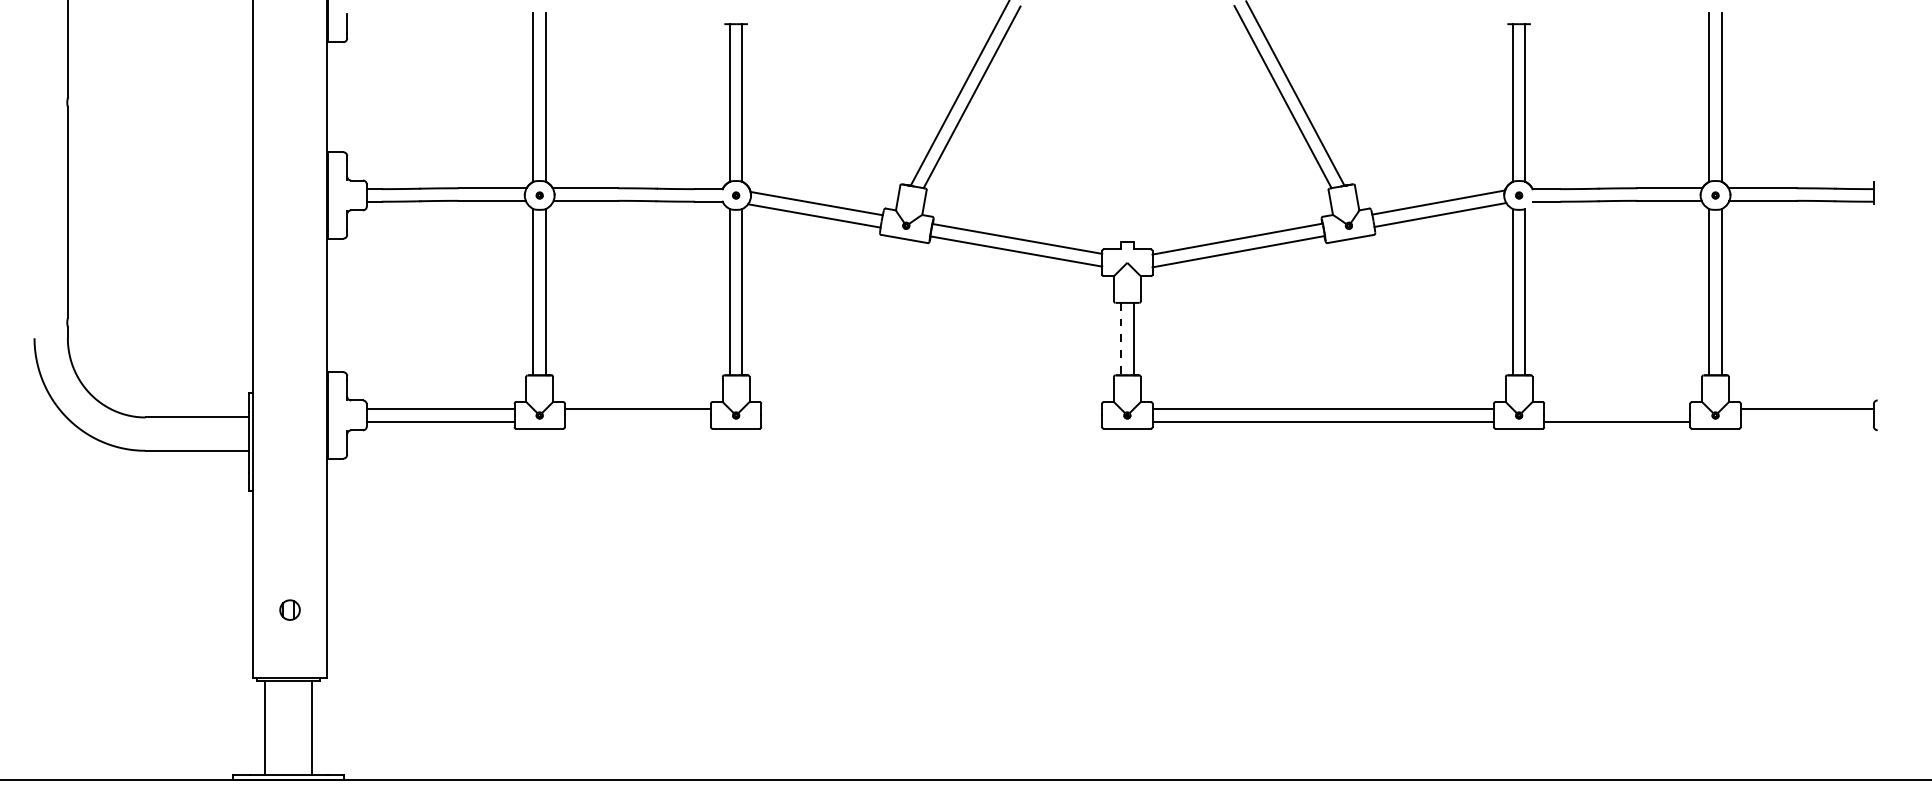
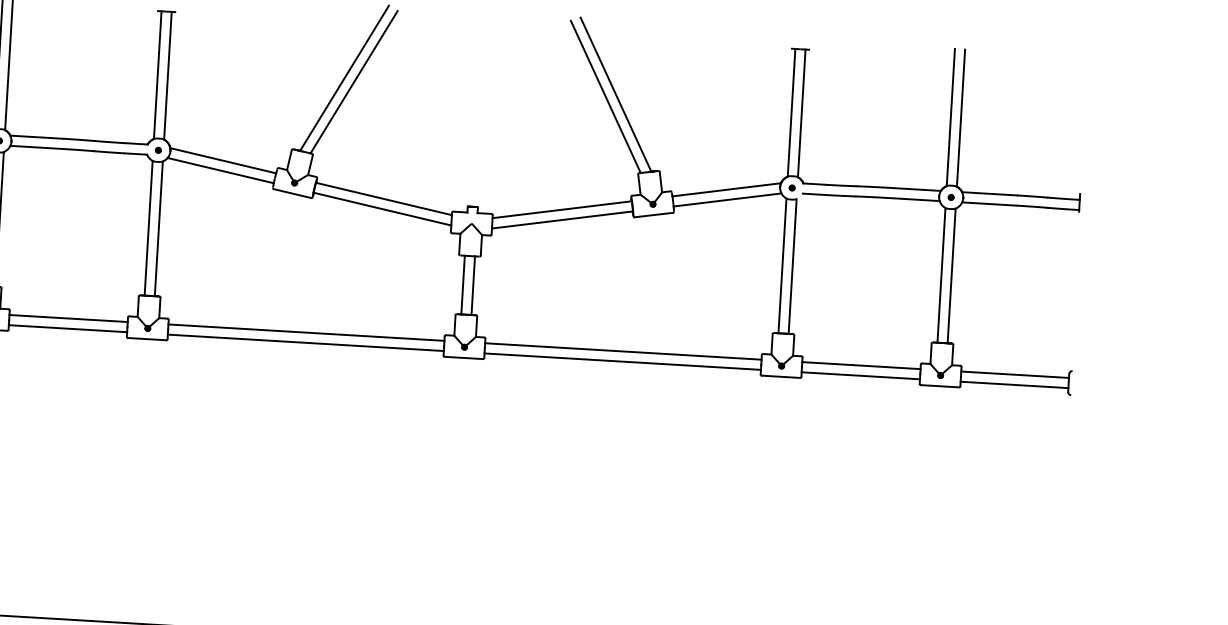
line: (1121, 339) -> (463, 285), dashed -> solid
line: (931, 409) -> (306, 332), added
line: (1617, 409) -> (861, 365), added
line: (637, 421) -> (67, 328), added
line: (931, 421) -> (305, 342), added
line: (1806, 421) -> (1013, 384), added

